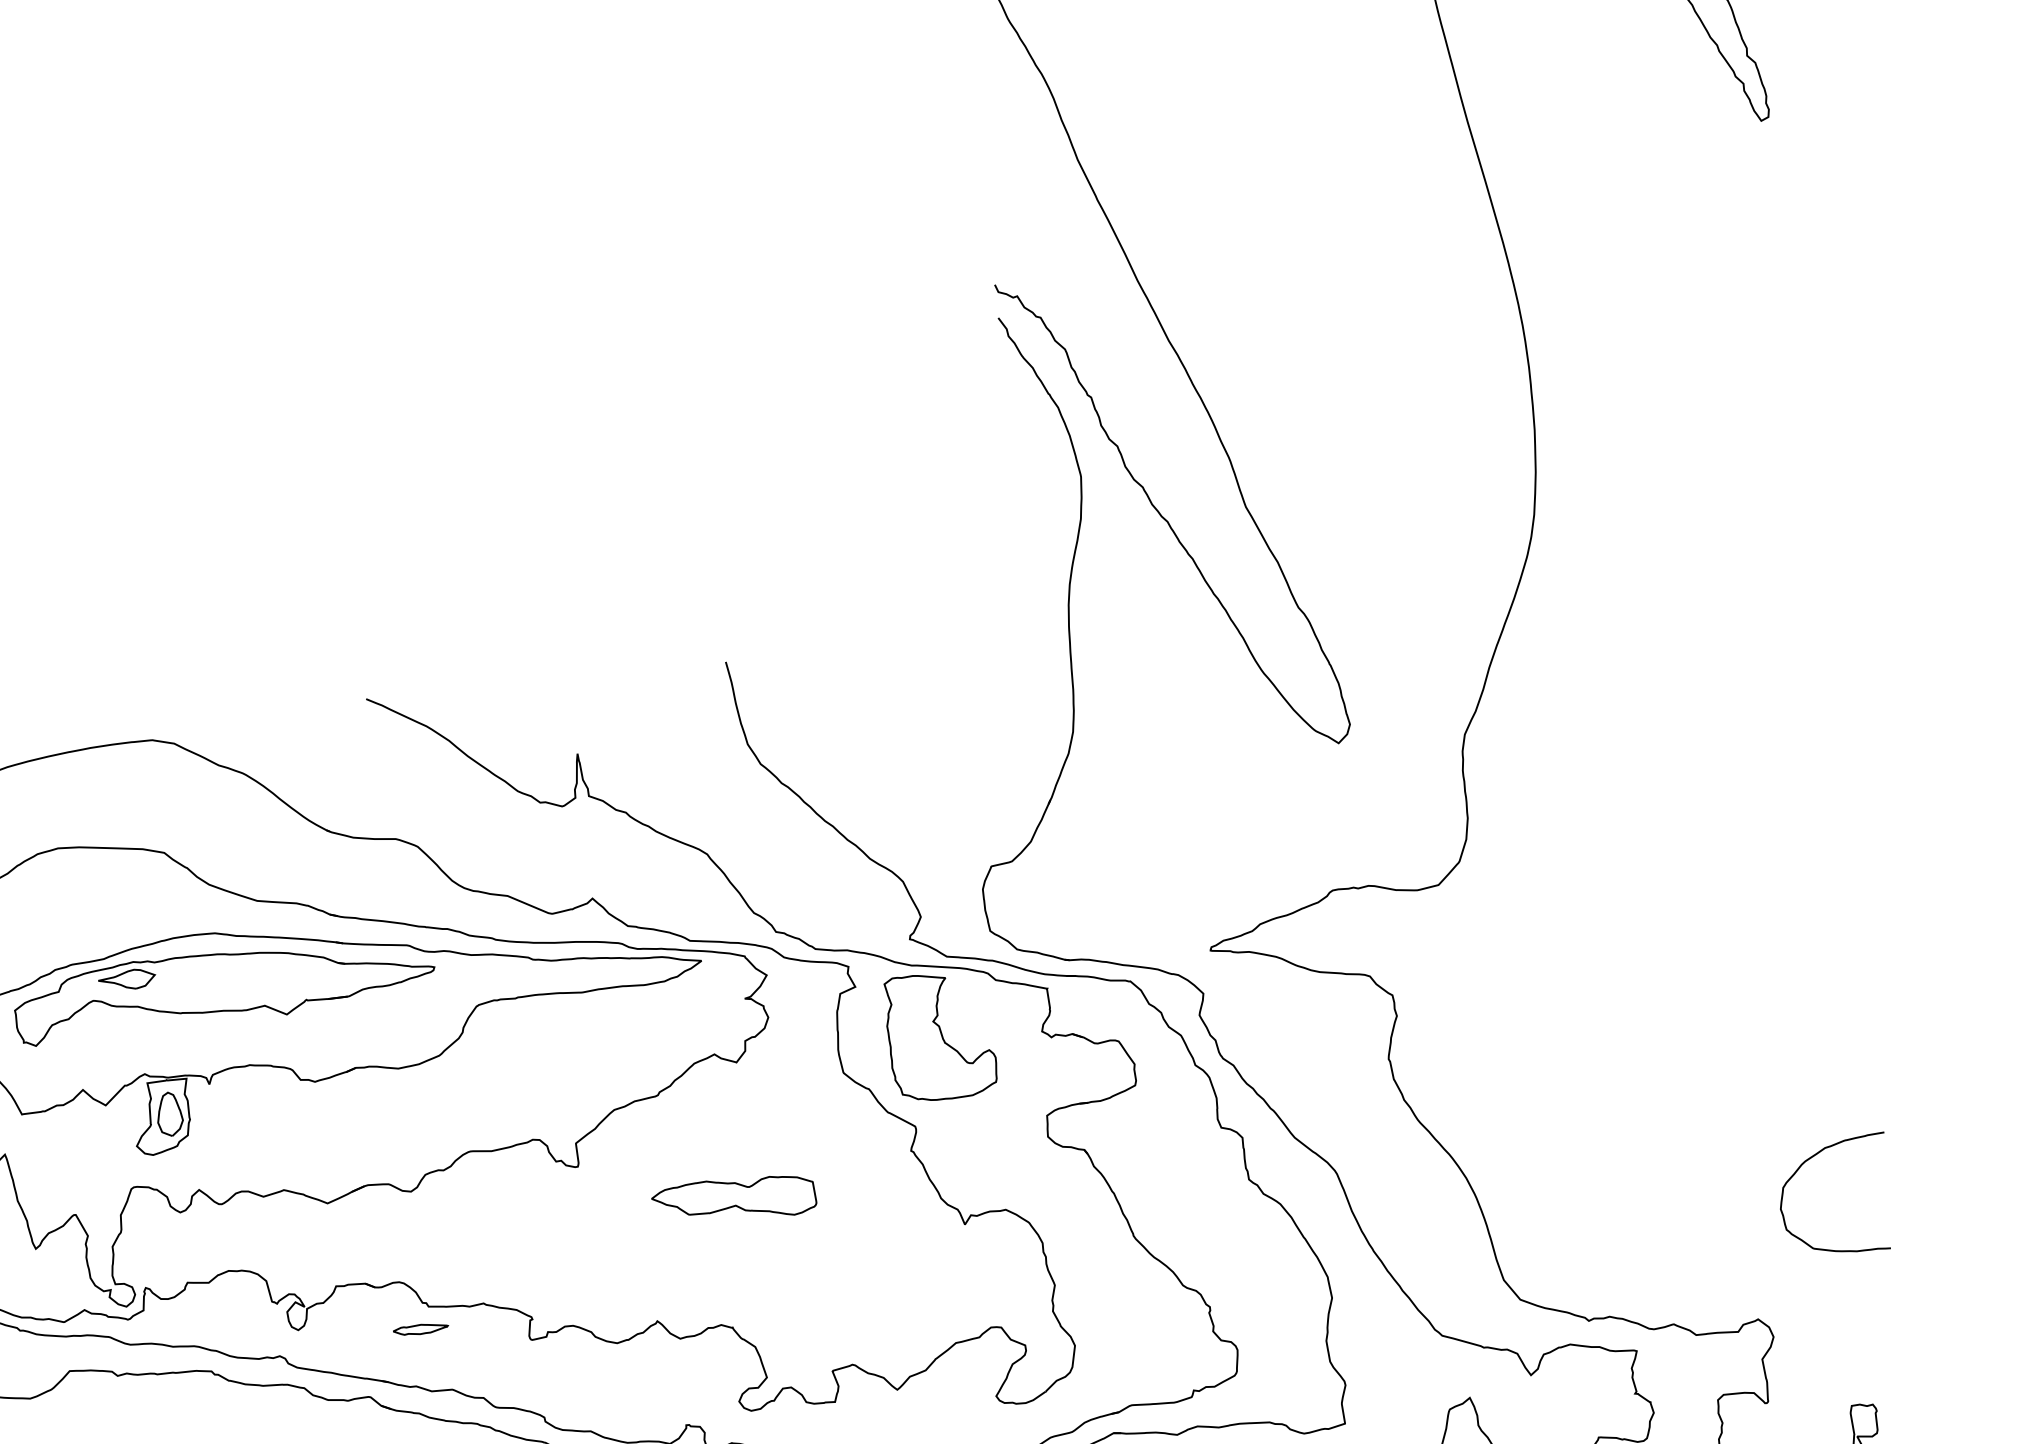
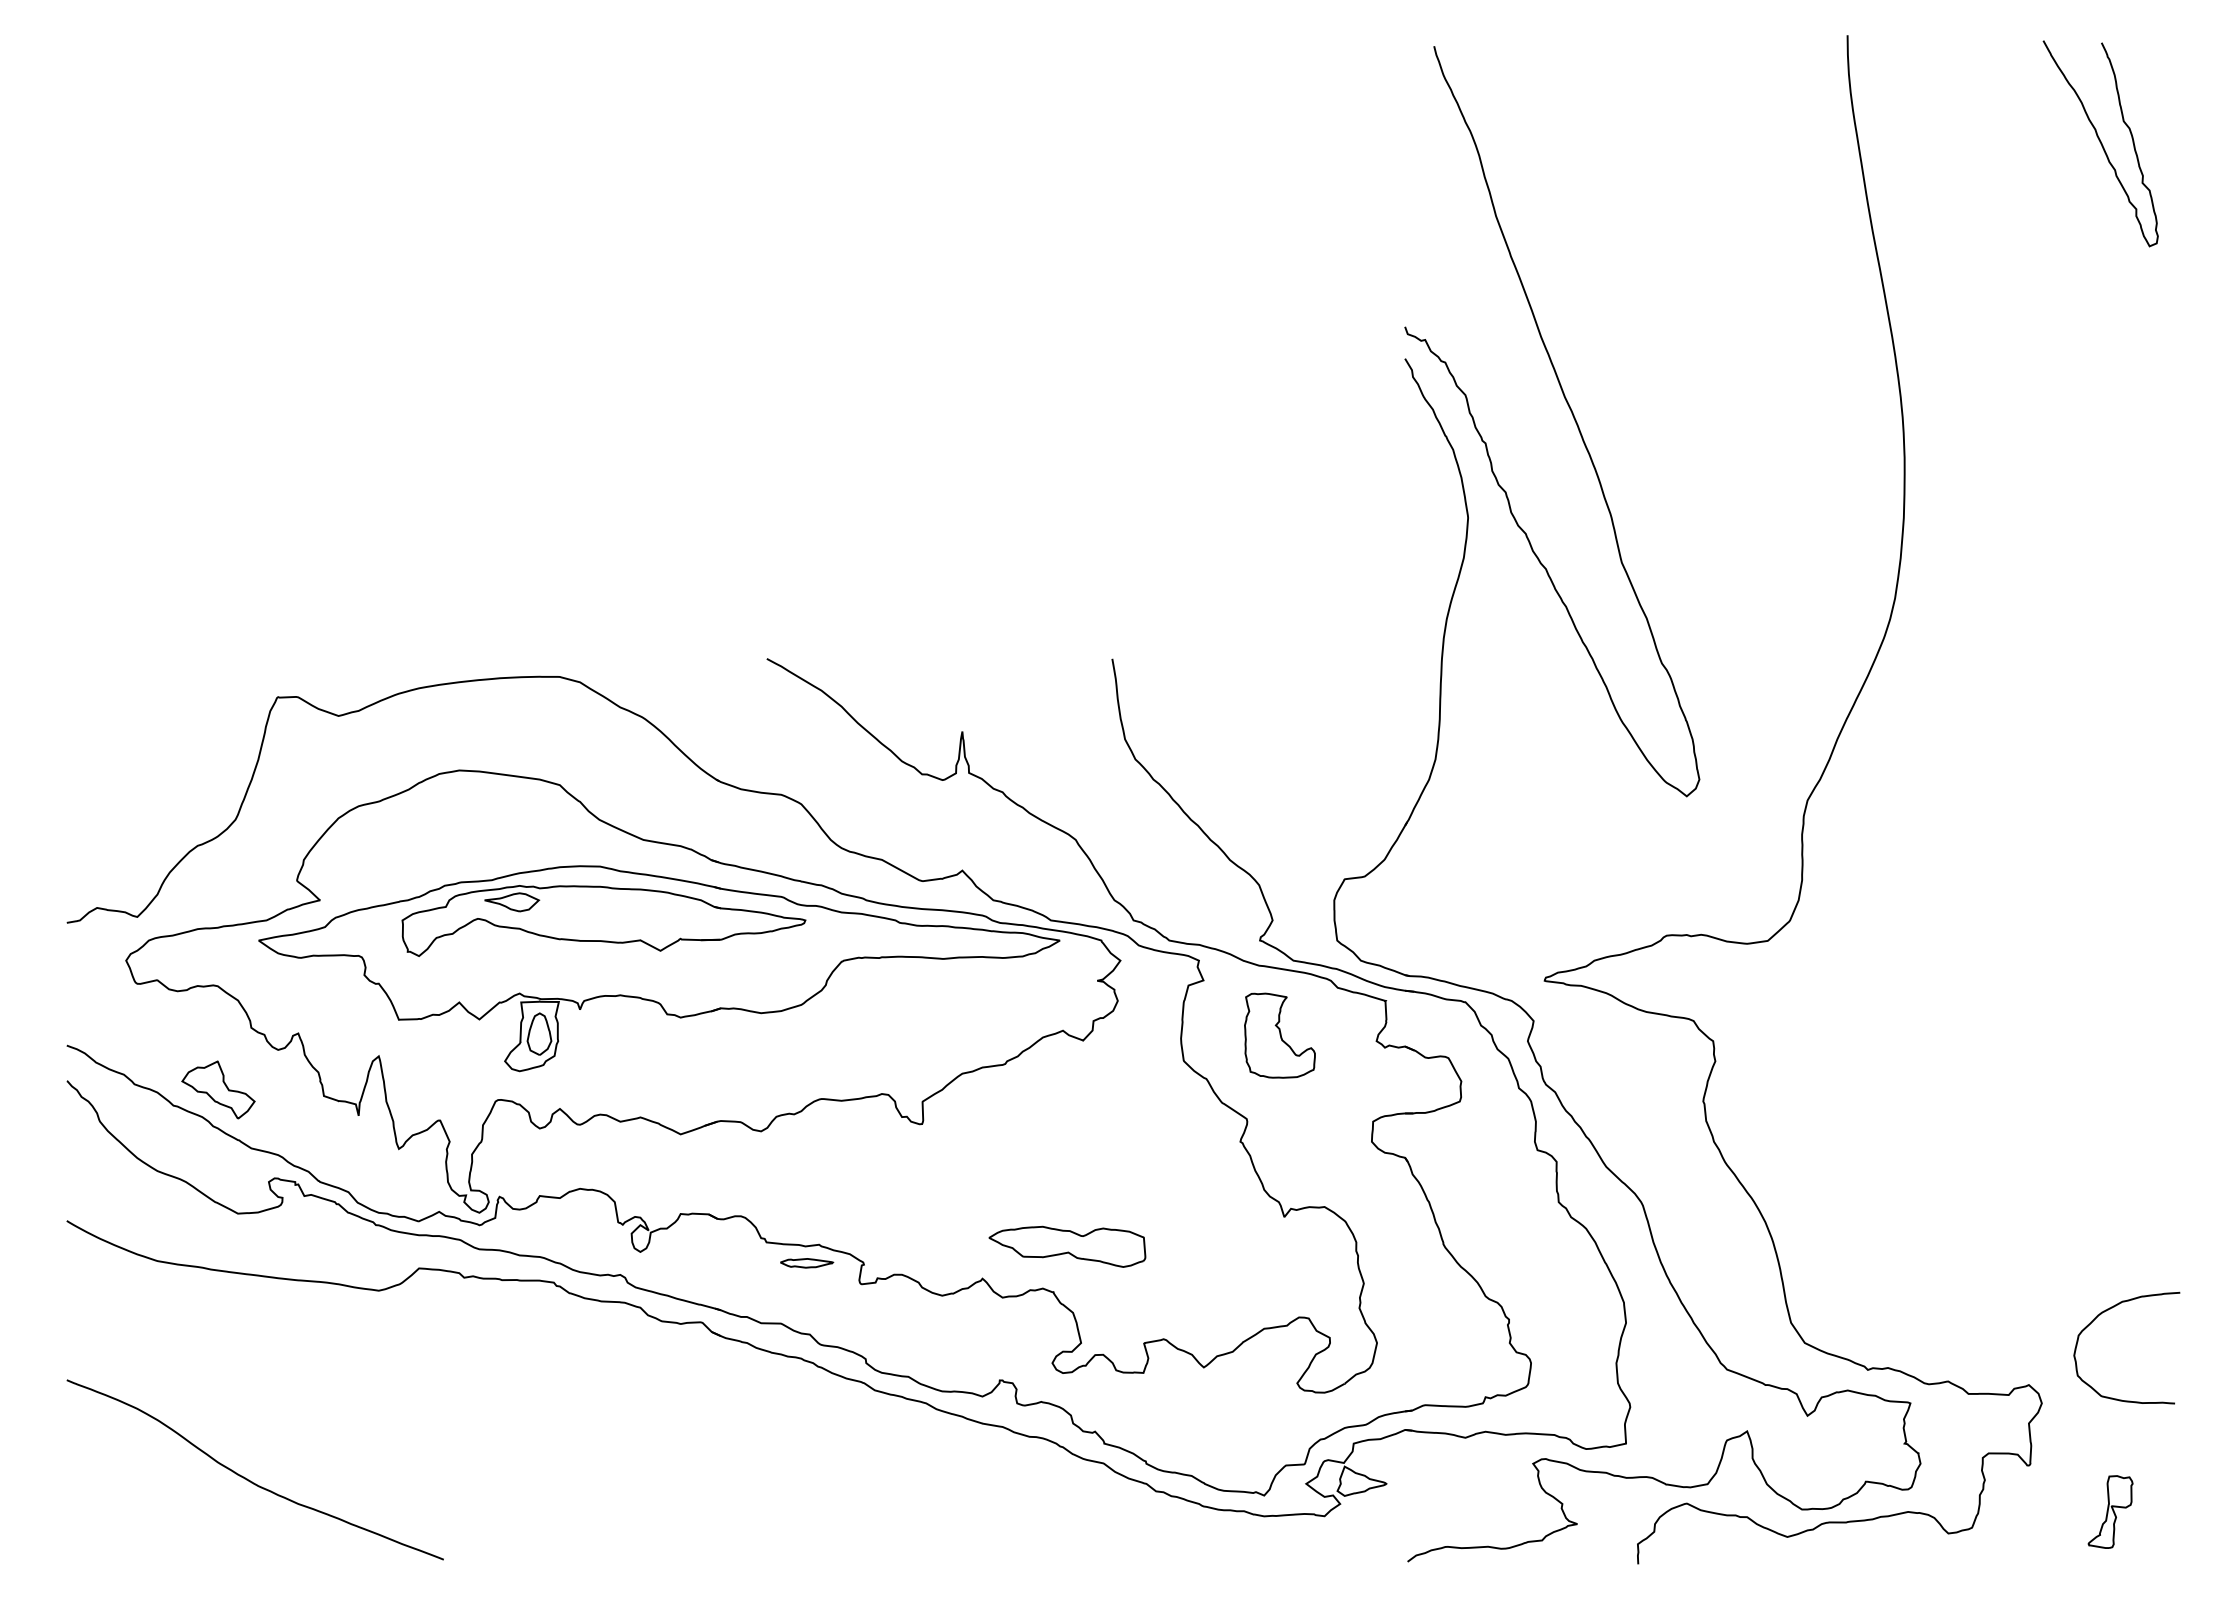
part: (940, 1036) -> (1279, 1035), size x0.7
curve: (1811, 1158) -> (2108, 1310), moved
part: (734, 1199) -> (1067, 1246), moved
part: (421, 1329) -> (807, 1263), moved

